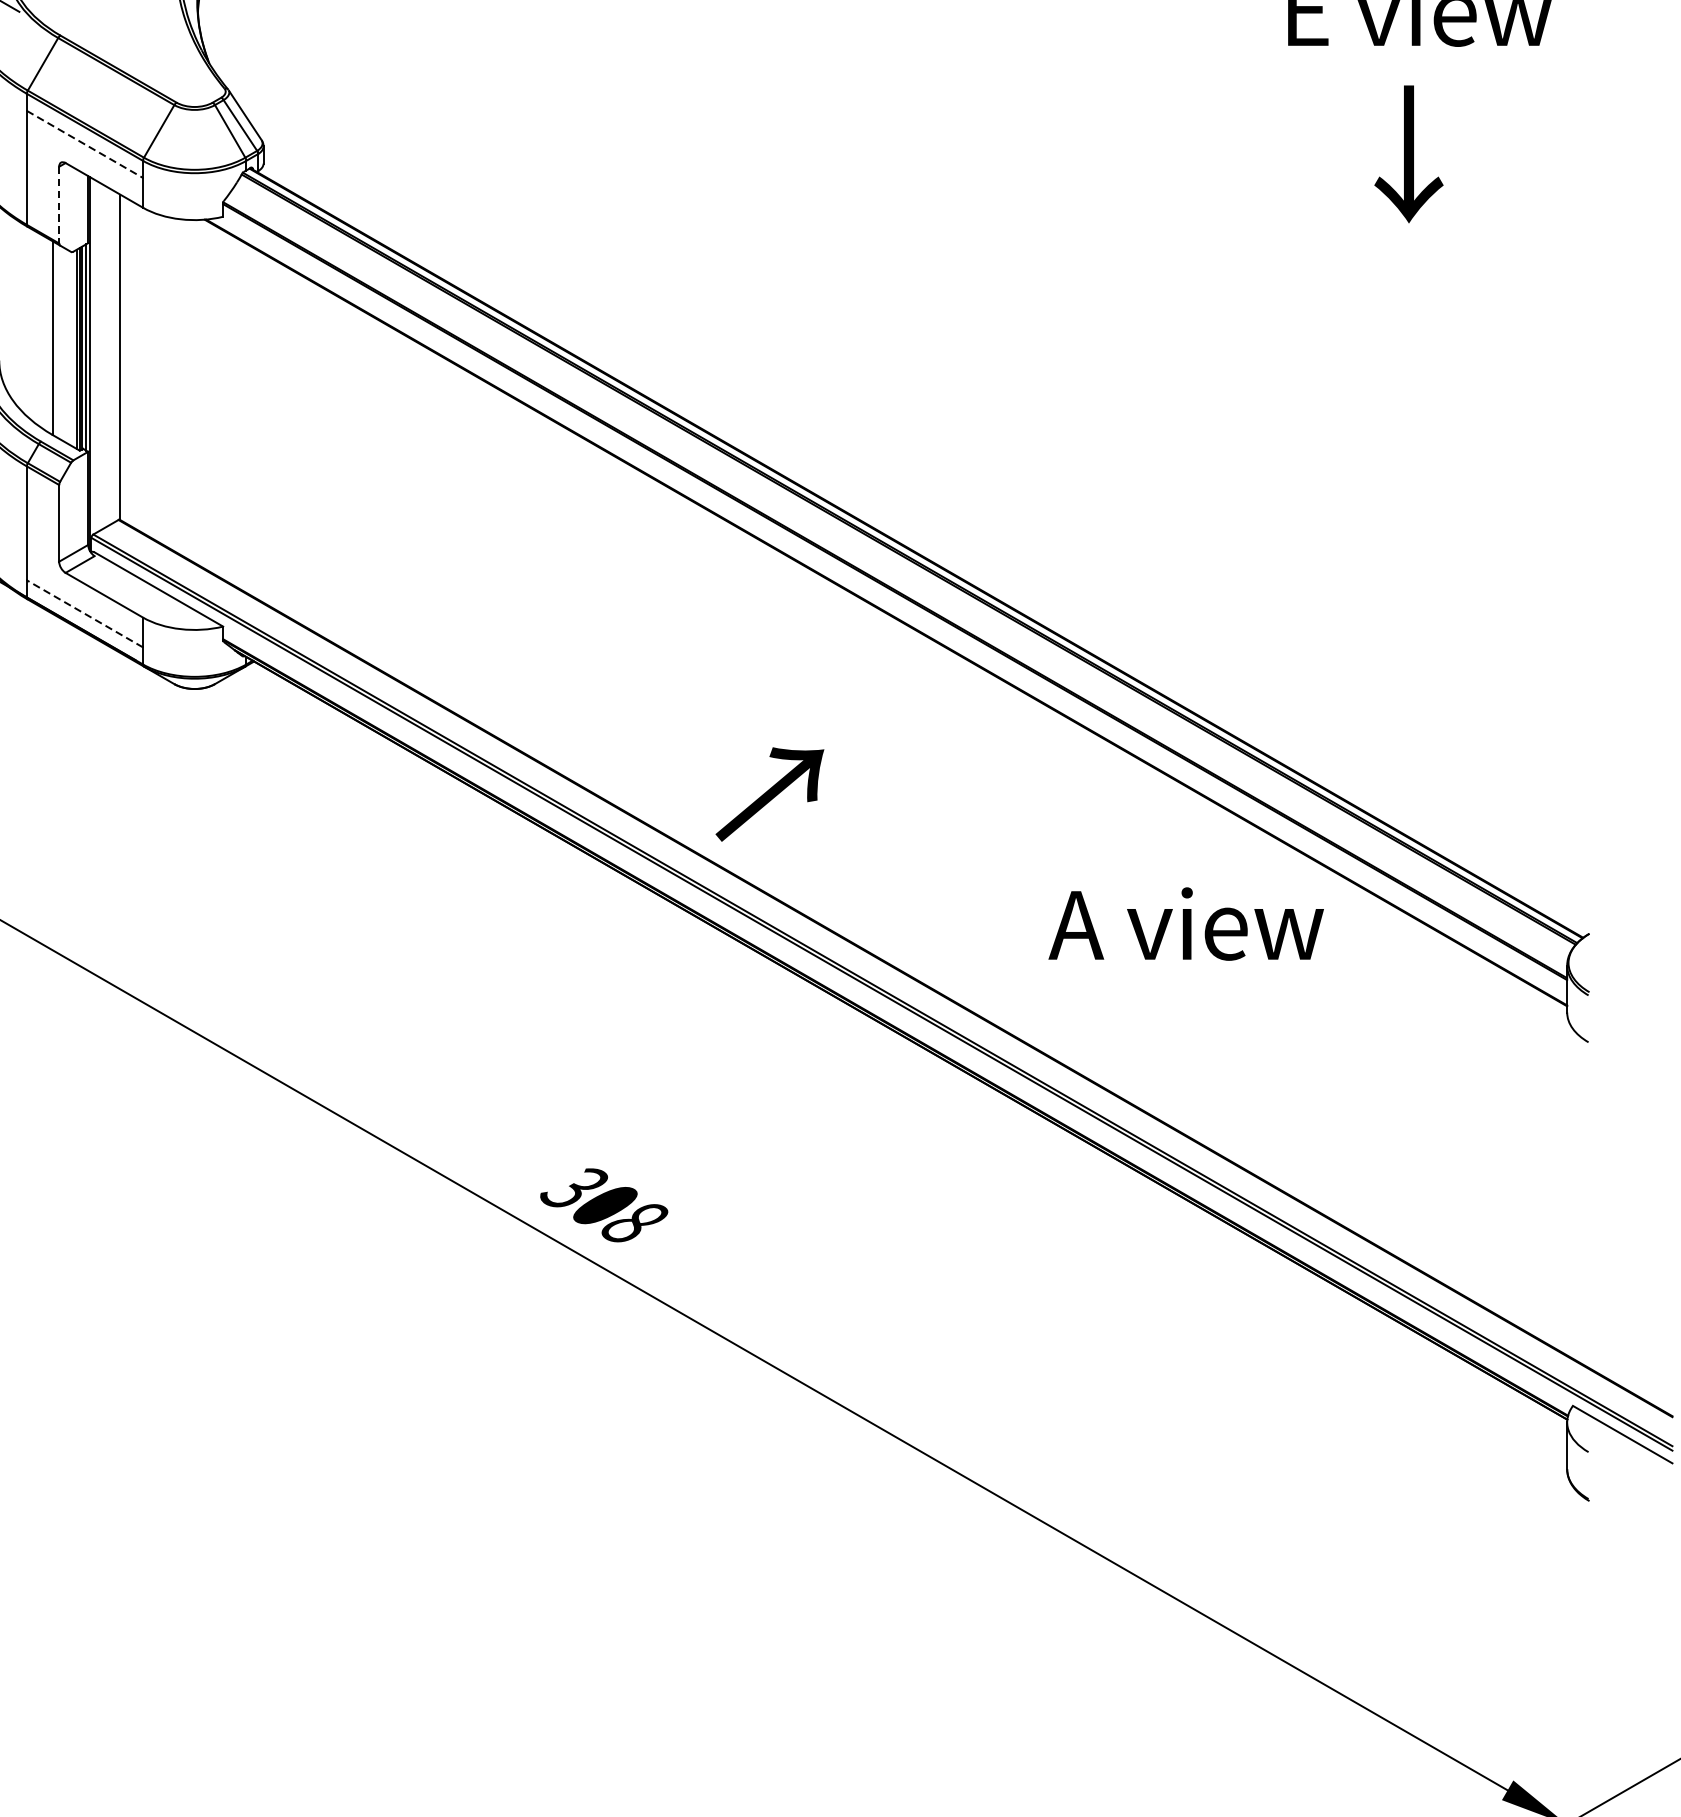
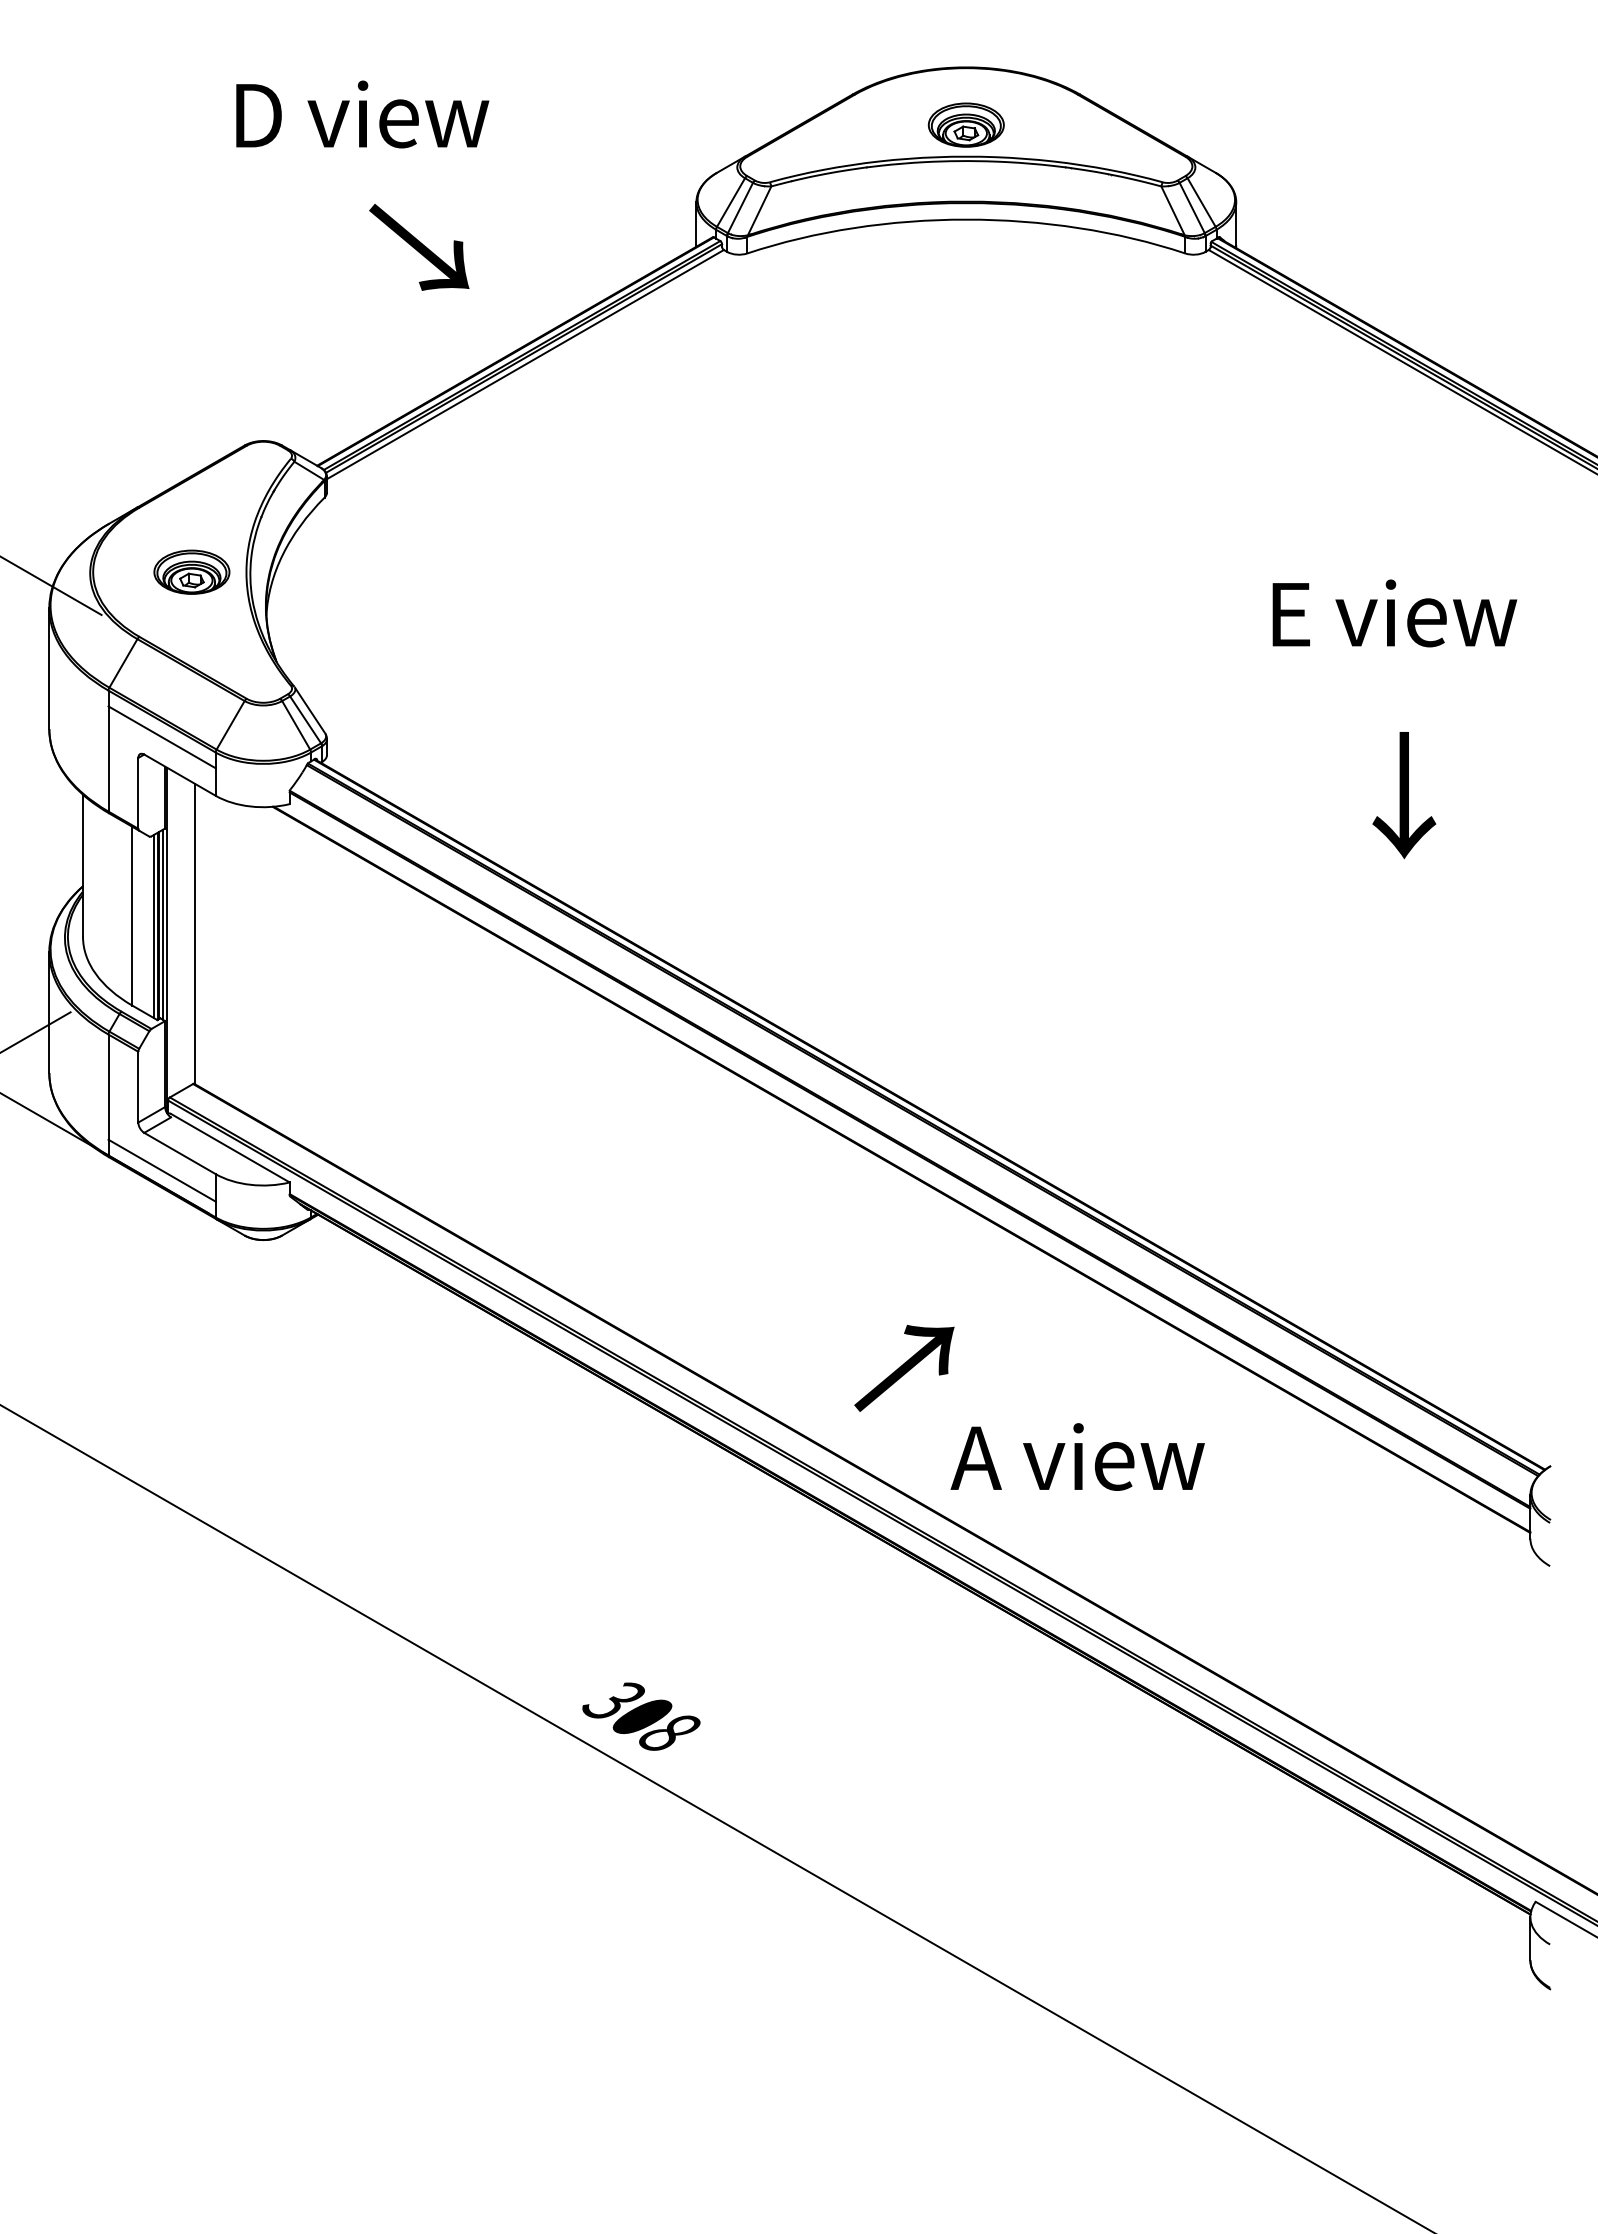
line: (85, 144) -> (162, 737), dashed -> solid
text: (1409, 154) -> (1404, 795), moved
line: (59, 205) -> (138, 793), dashed -> solid
line: (85, 613) -> (162, 1170), dashed -> solid
text: (770, 794) -> (904, 1368), moved
text: (1185, 923) -> (1077, 1456), moved

